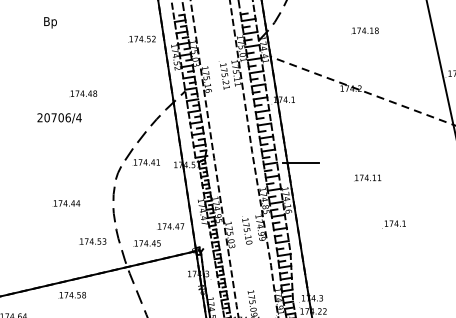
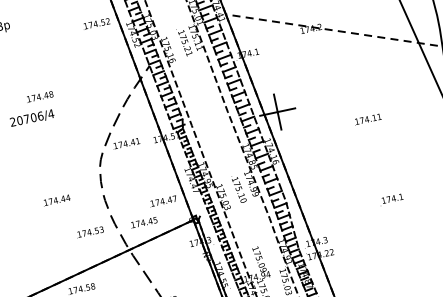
text: (83, 93) -> (39, 96), moved
line: (300, 162) -> (277, 111), added
text: (367, 177) -> (367, 118), moved
text: (393, 224) -> (390, 199), moved

